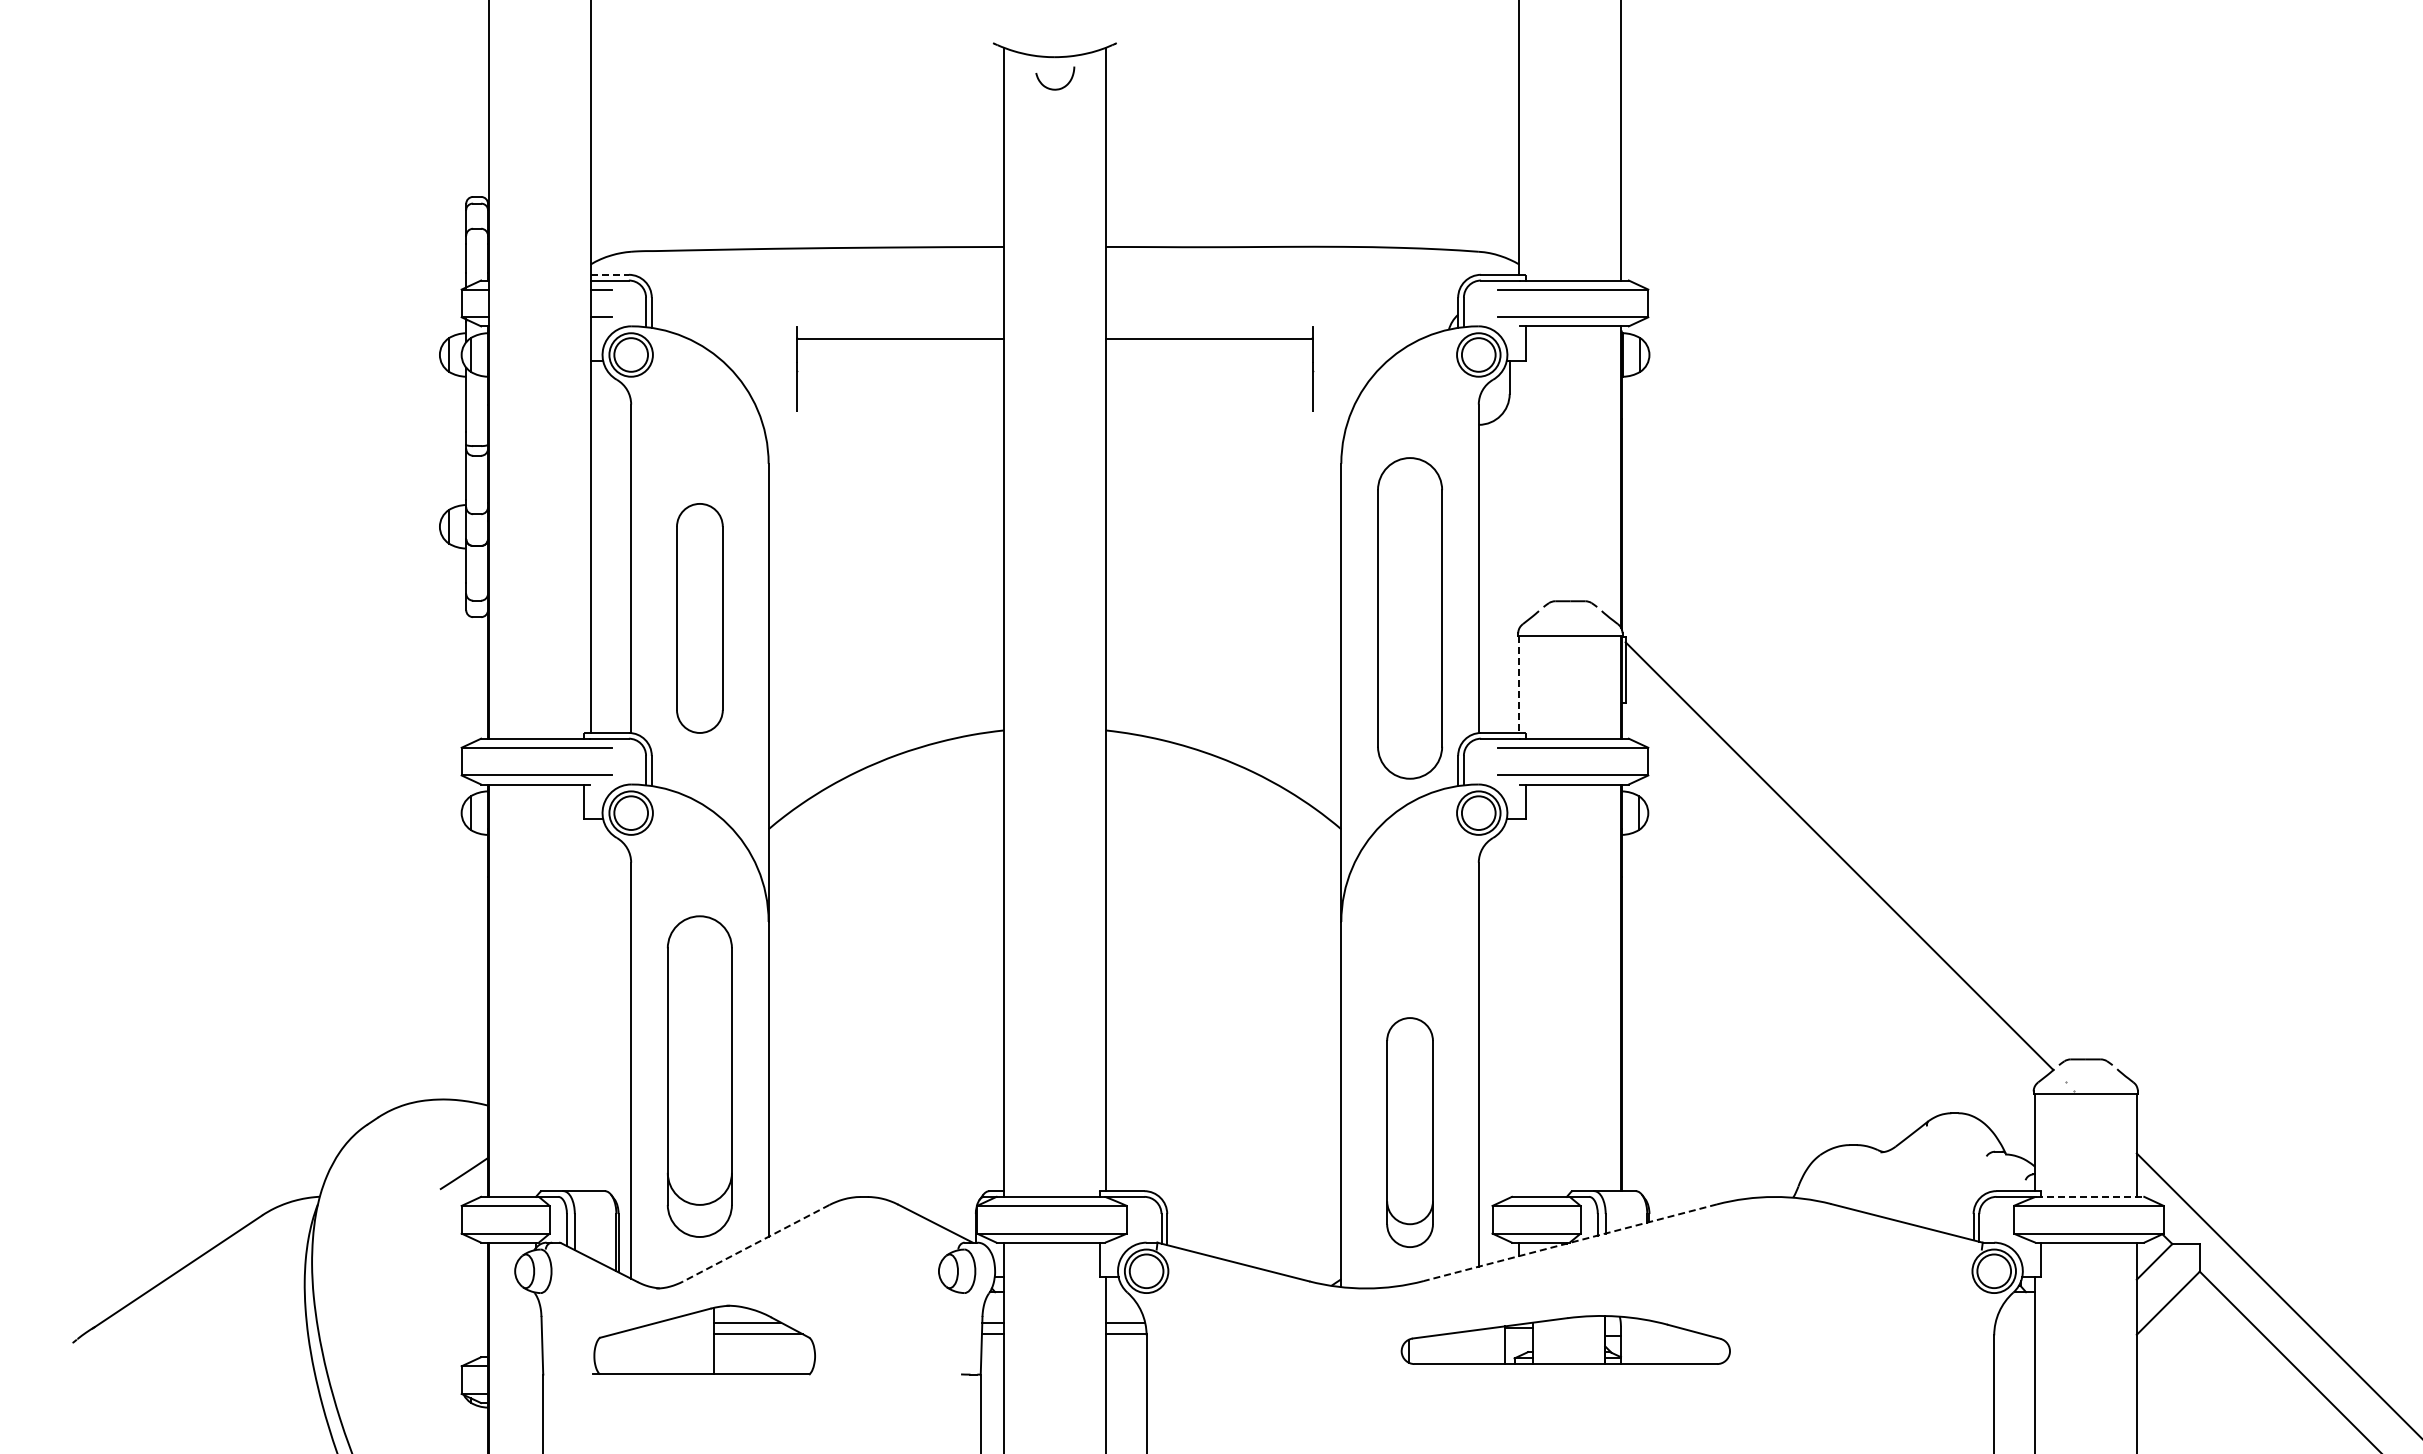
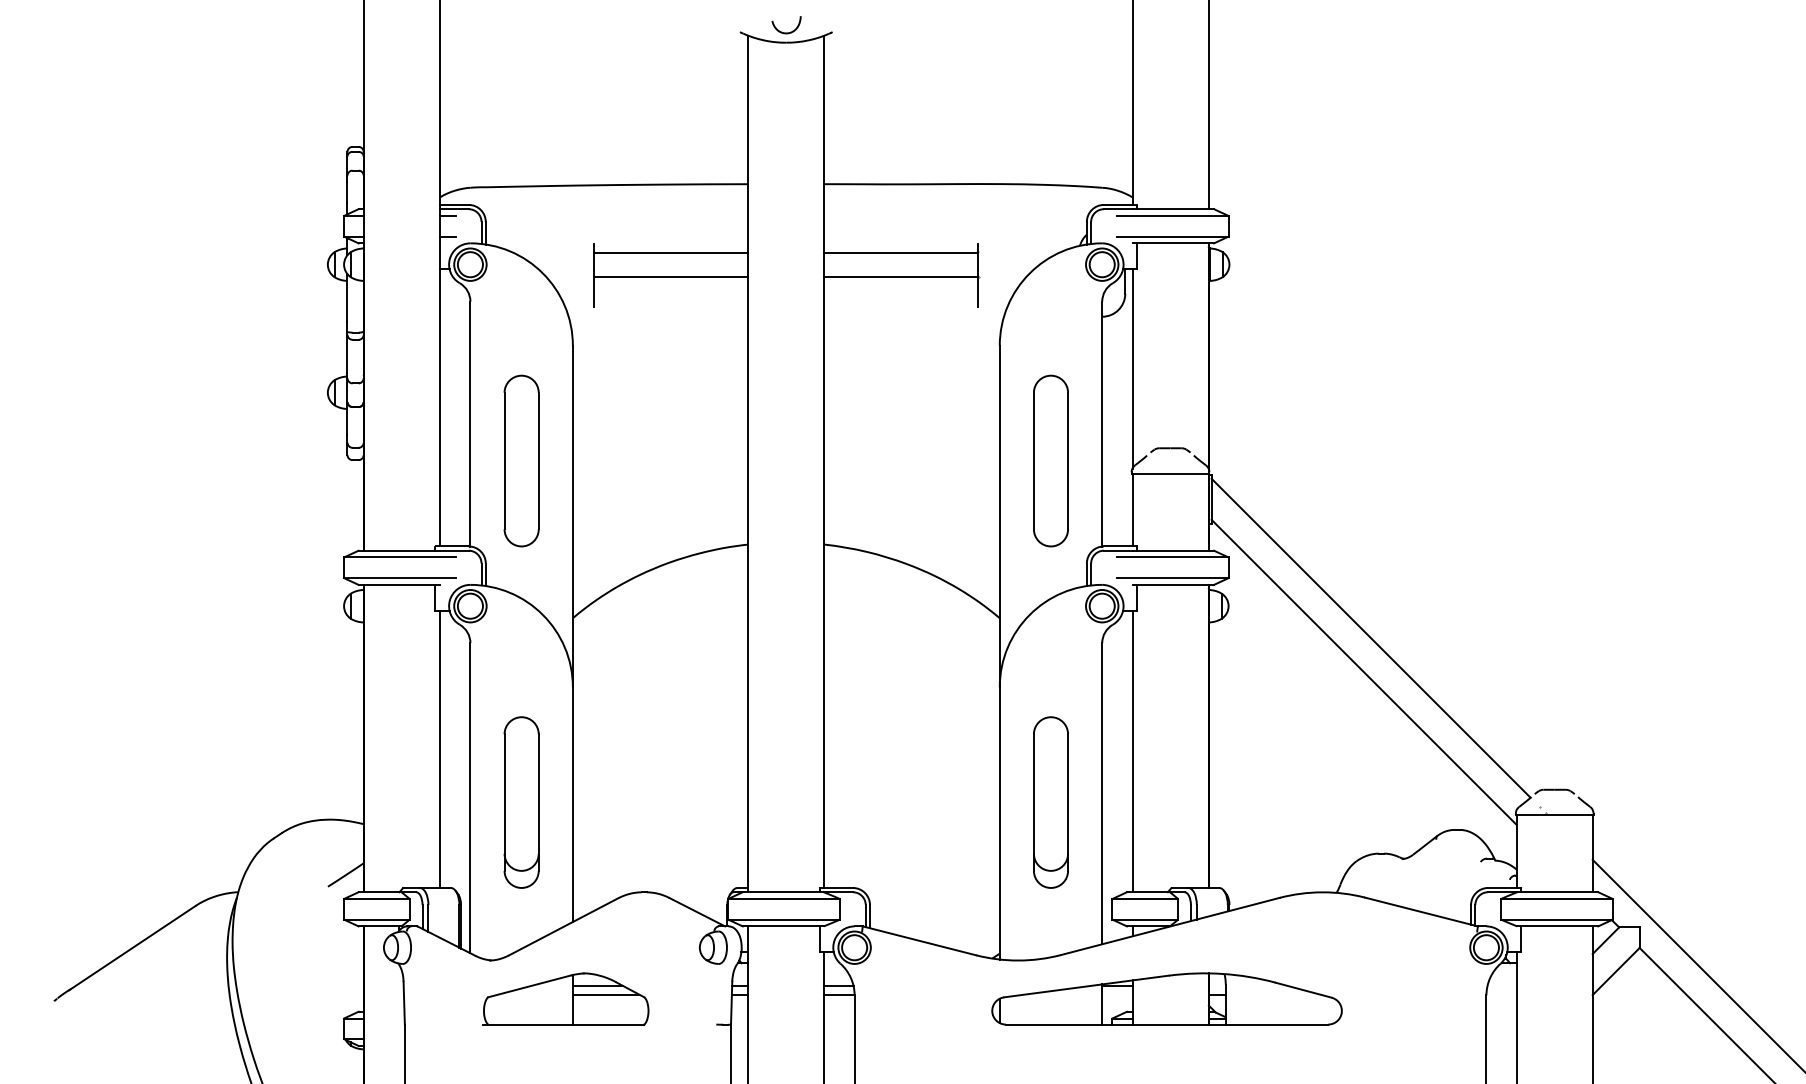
curve: (1055, 88) -> (786, 32), moved
line: (610, 274) -> (455, 204), dashed -> solid
line: (900, 371) -> (671, 277), added
line: (1208, 371) -> (900, 277), added
line: (1519, 494) -> (1132, 368), added
part: (1409, 618) -> (1050, 461), size x0.71
line: (1519, 684) -> (1132, 510), dashed -> solid
line: (1829, 901) -> (1363, 672), added
line: (590, 1005) -> (440, 749), added
line: (1519, 1007) -> (1132, 751), added
part: (699, 1076) -> (521, 802), size x0.71
part: (1409, 1132) -> (1050, 802), moved
line: (2090, 1196) -> (1558, 891), dashed -> solid
line: (1569, 1242) -> (1169, 926), dashed -> solid
line: (756, 1243) -> (563, 926), dashed -> solid
part: (703, 1339) -> (565, 998), moved
part: (1565, 1339) -> (1166, 998), size x1.43

